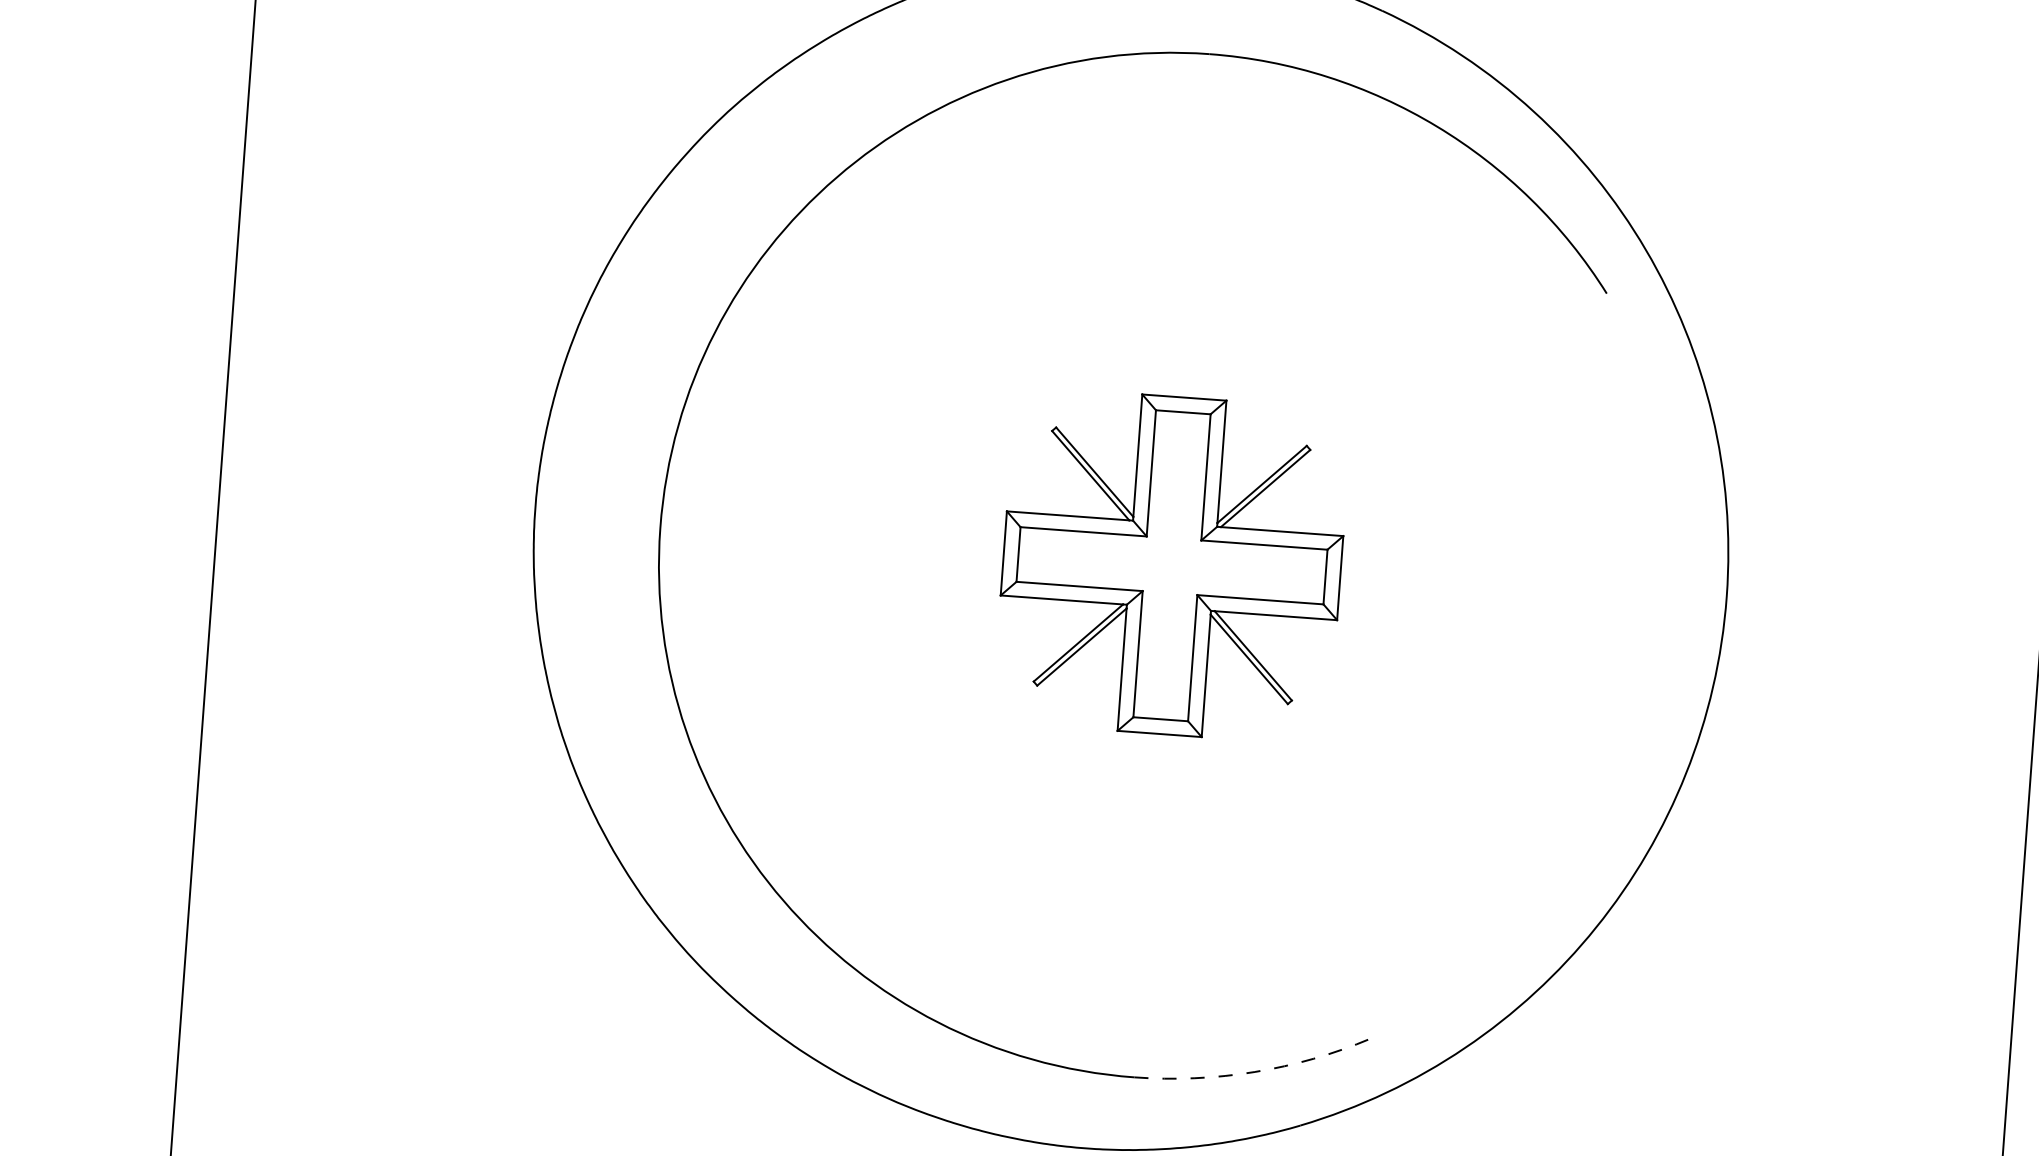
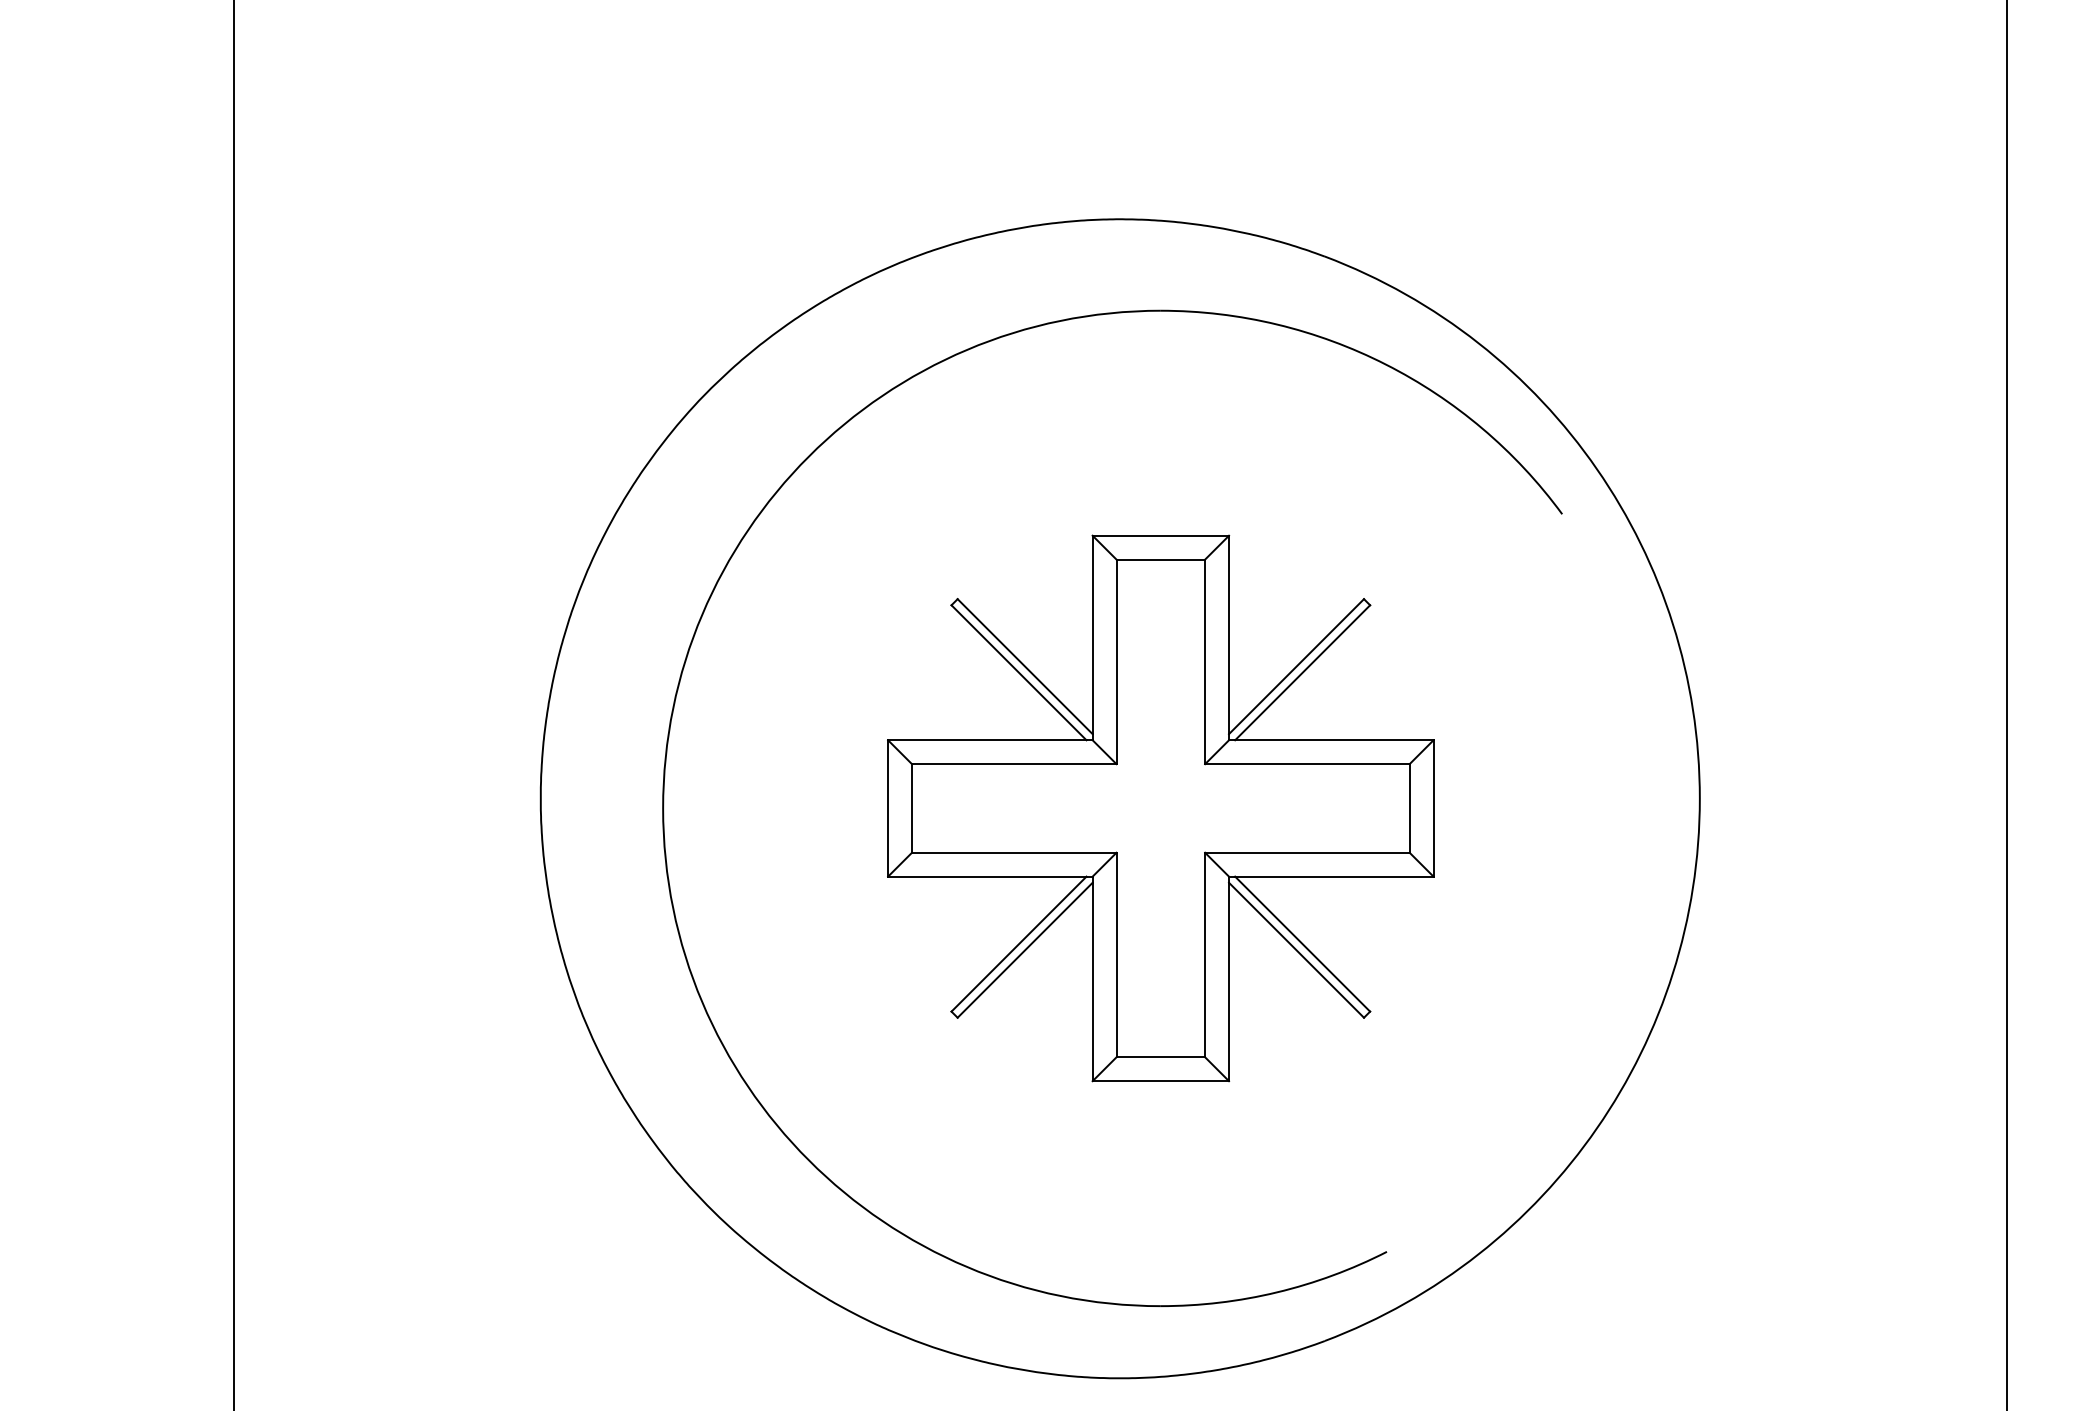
part: (1171, 565) -> (1160, 808), size x1.67
arc: (1255, 1072) -> (1277, 1292), dashed -> solid

